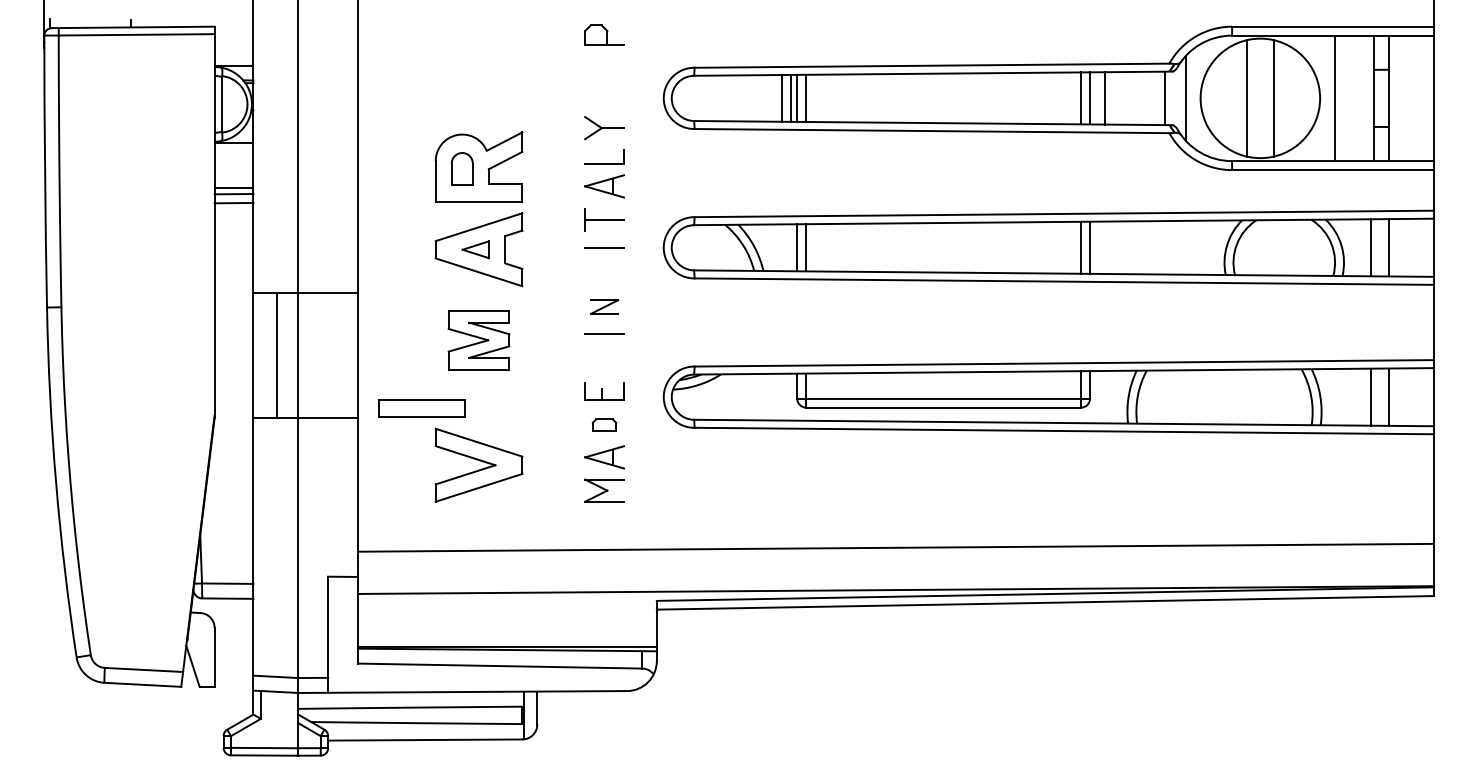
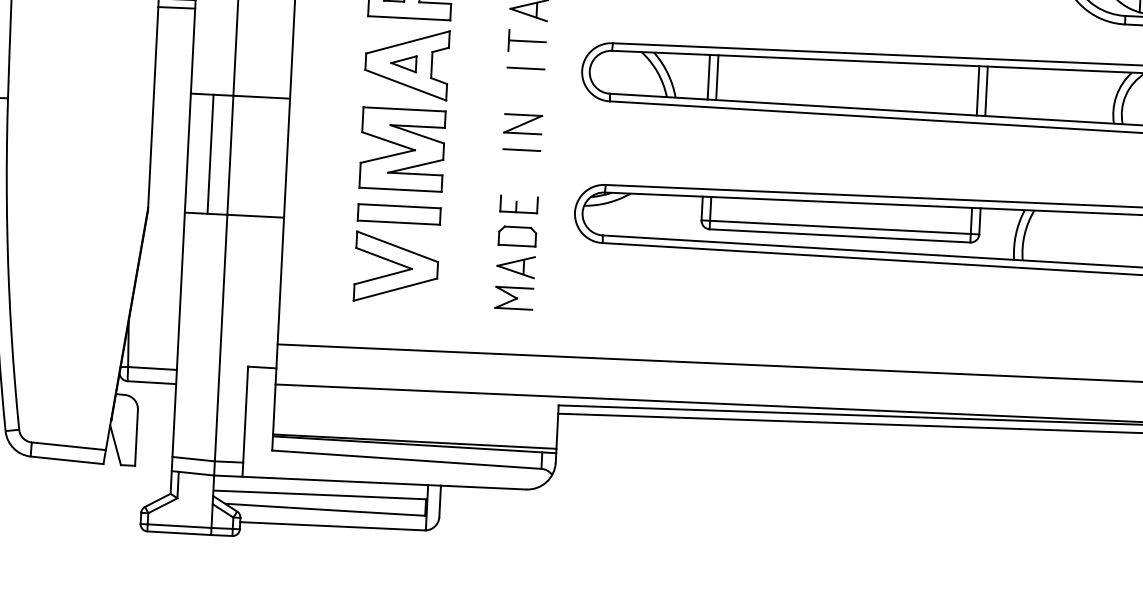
part: (604, 306) -> (523, 123), size x1.43
part: (478, 340) -> (402, 149), size x1.43
part: (421, 408) -> (398, 214), moved
part: (604, 424) -> (517, 235), size x1.67

